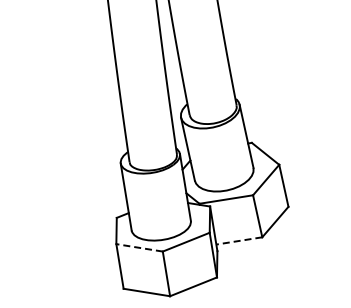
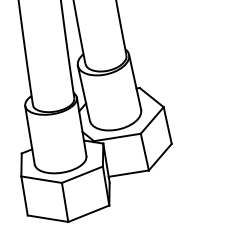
line: (238, 241) -> (128, 174), dashed -> solid
line: (139, 247) -> (41, 179), dashed -> solid

